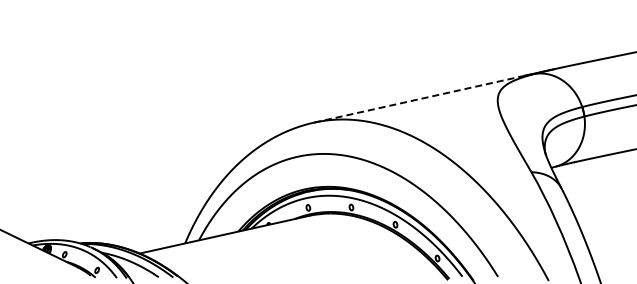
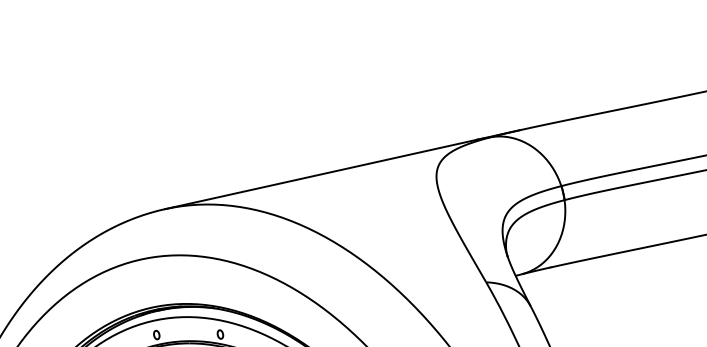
line: (419, 99) -> (320, 174), dashed -> solid

